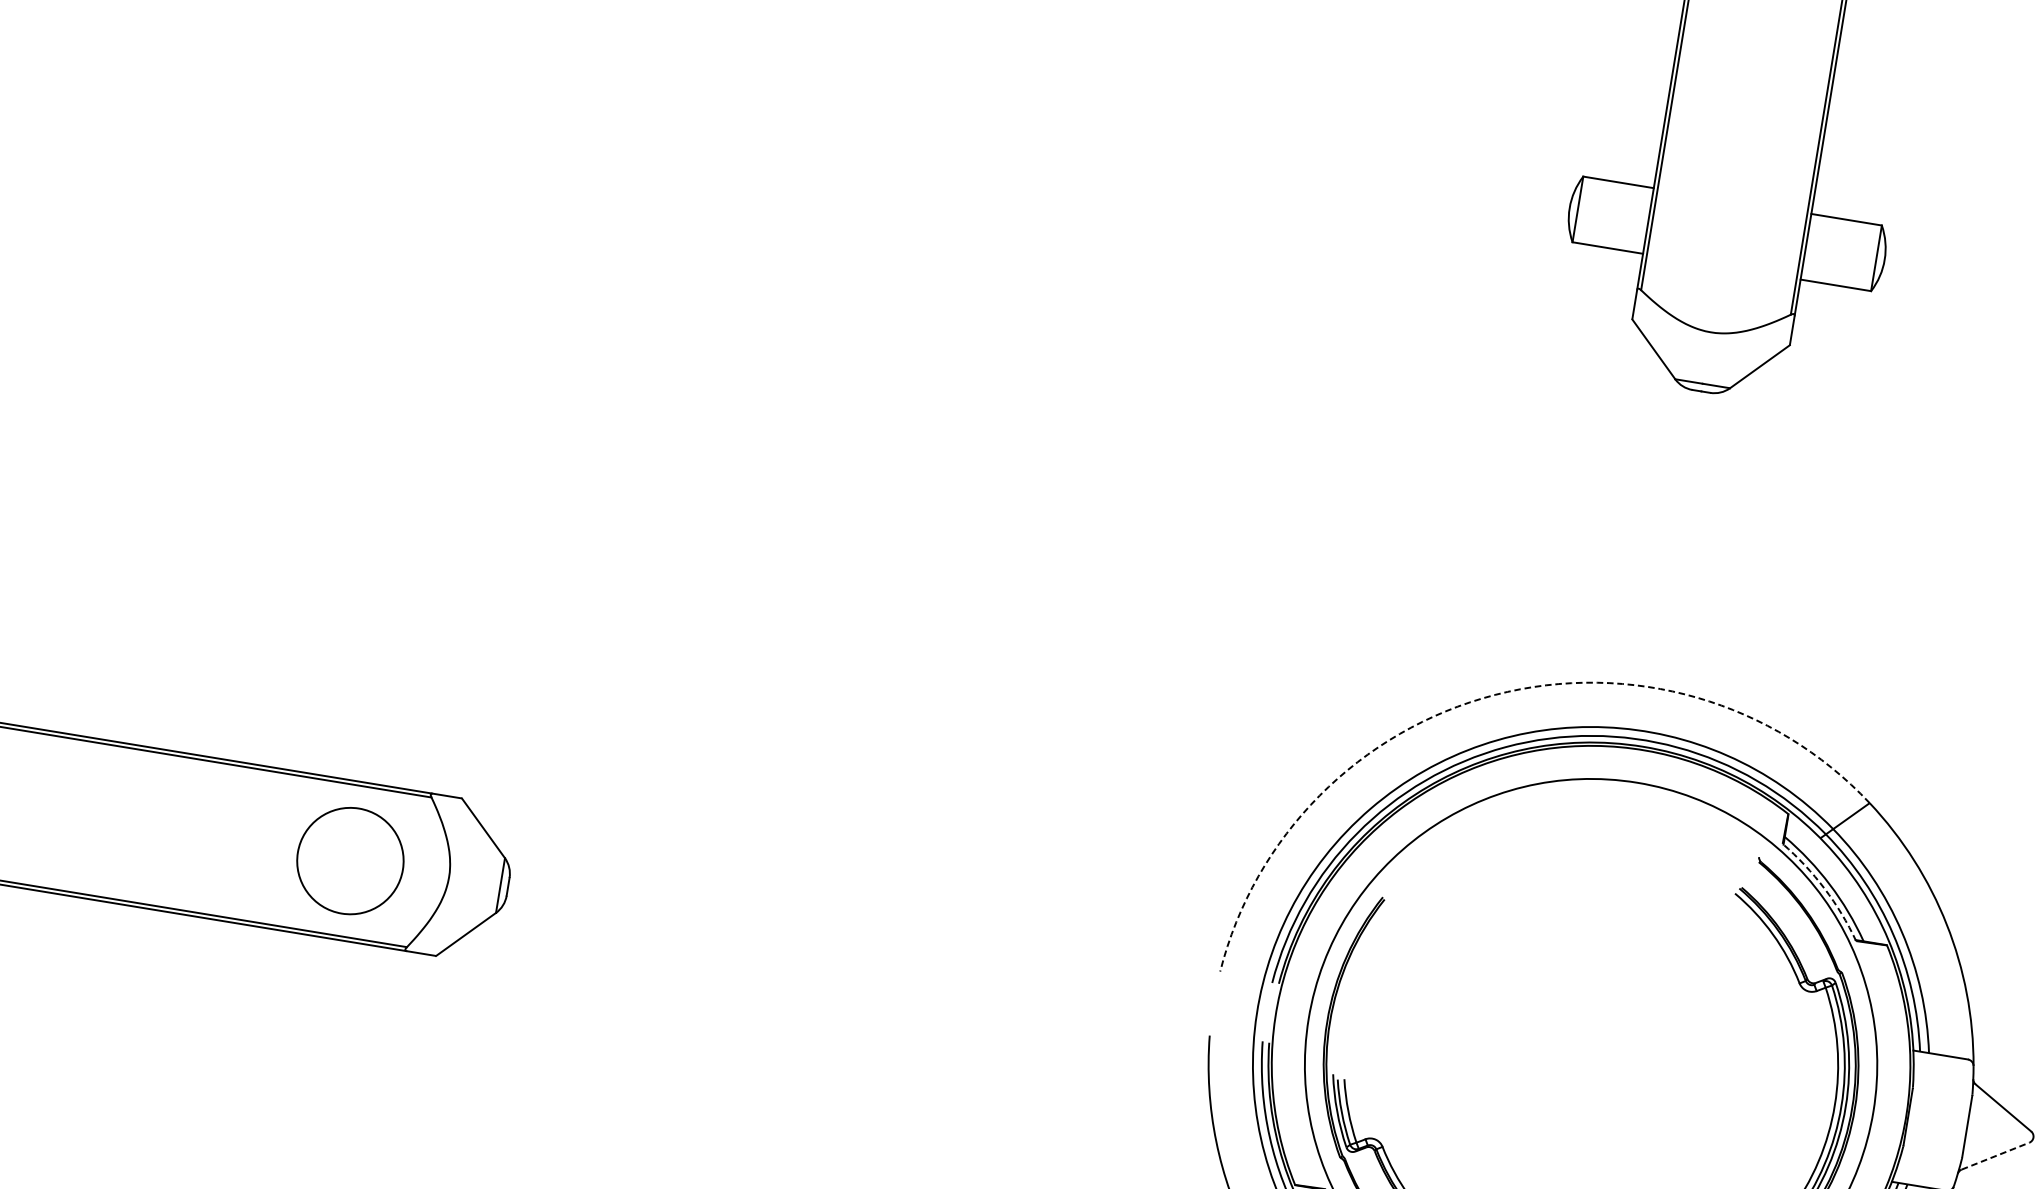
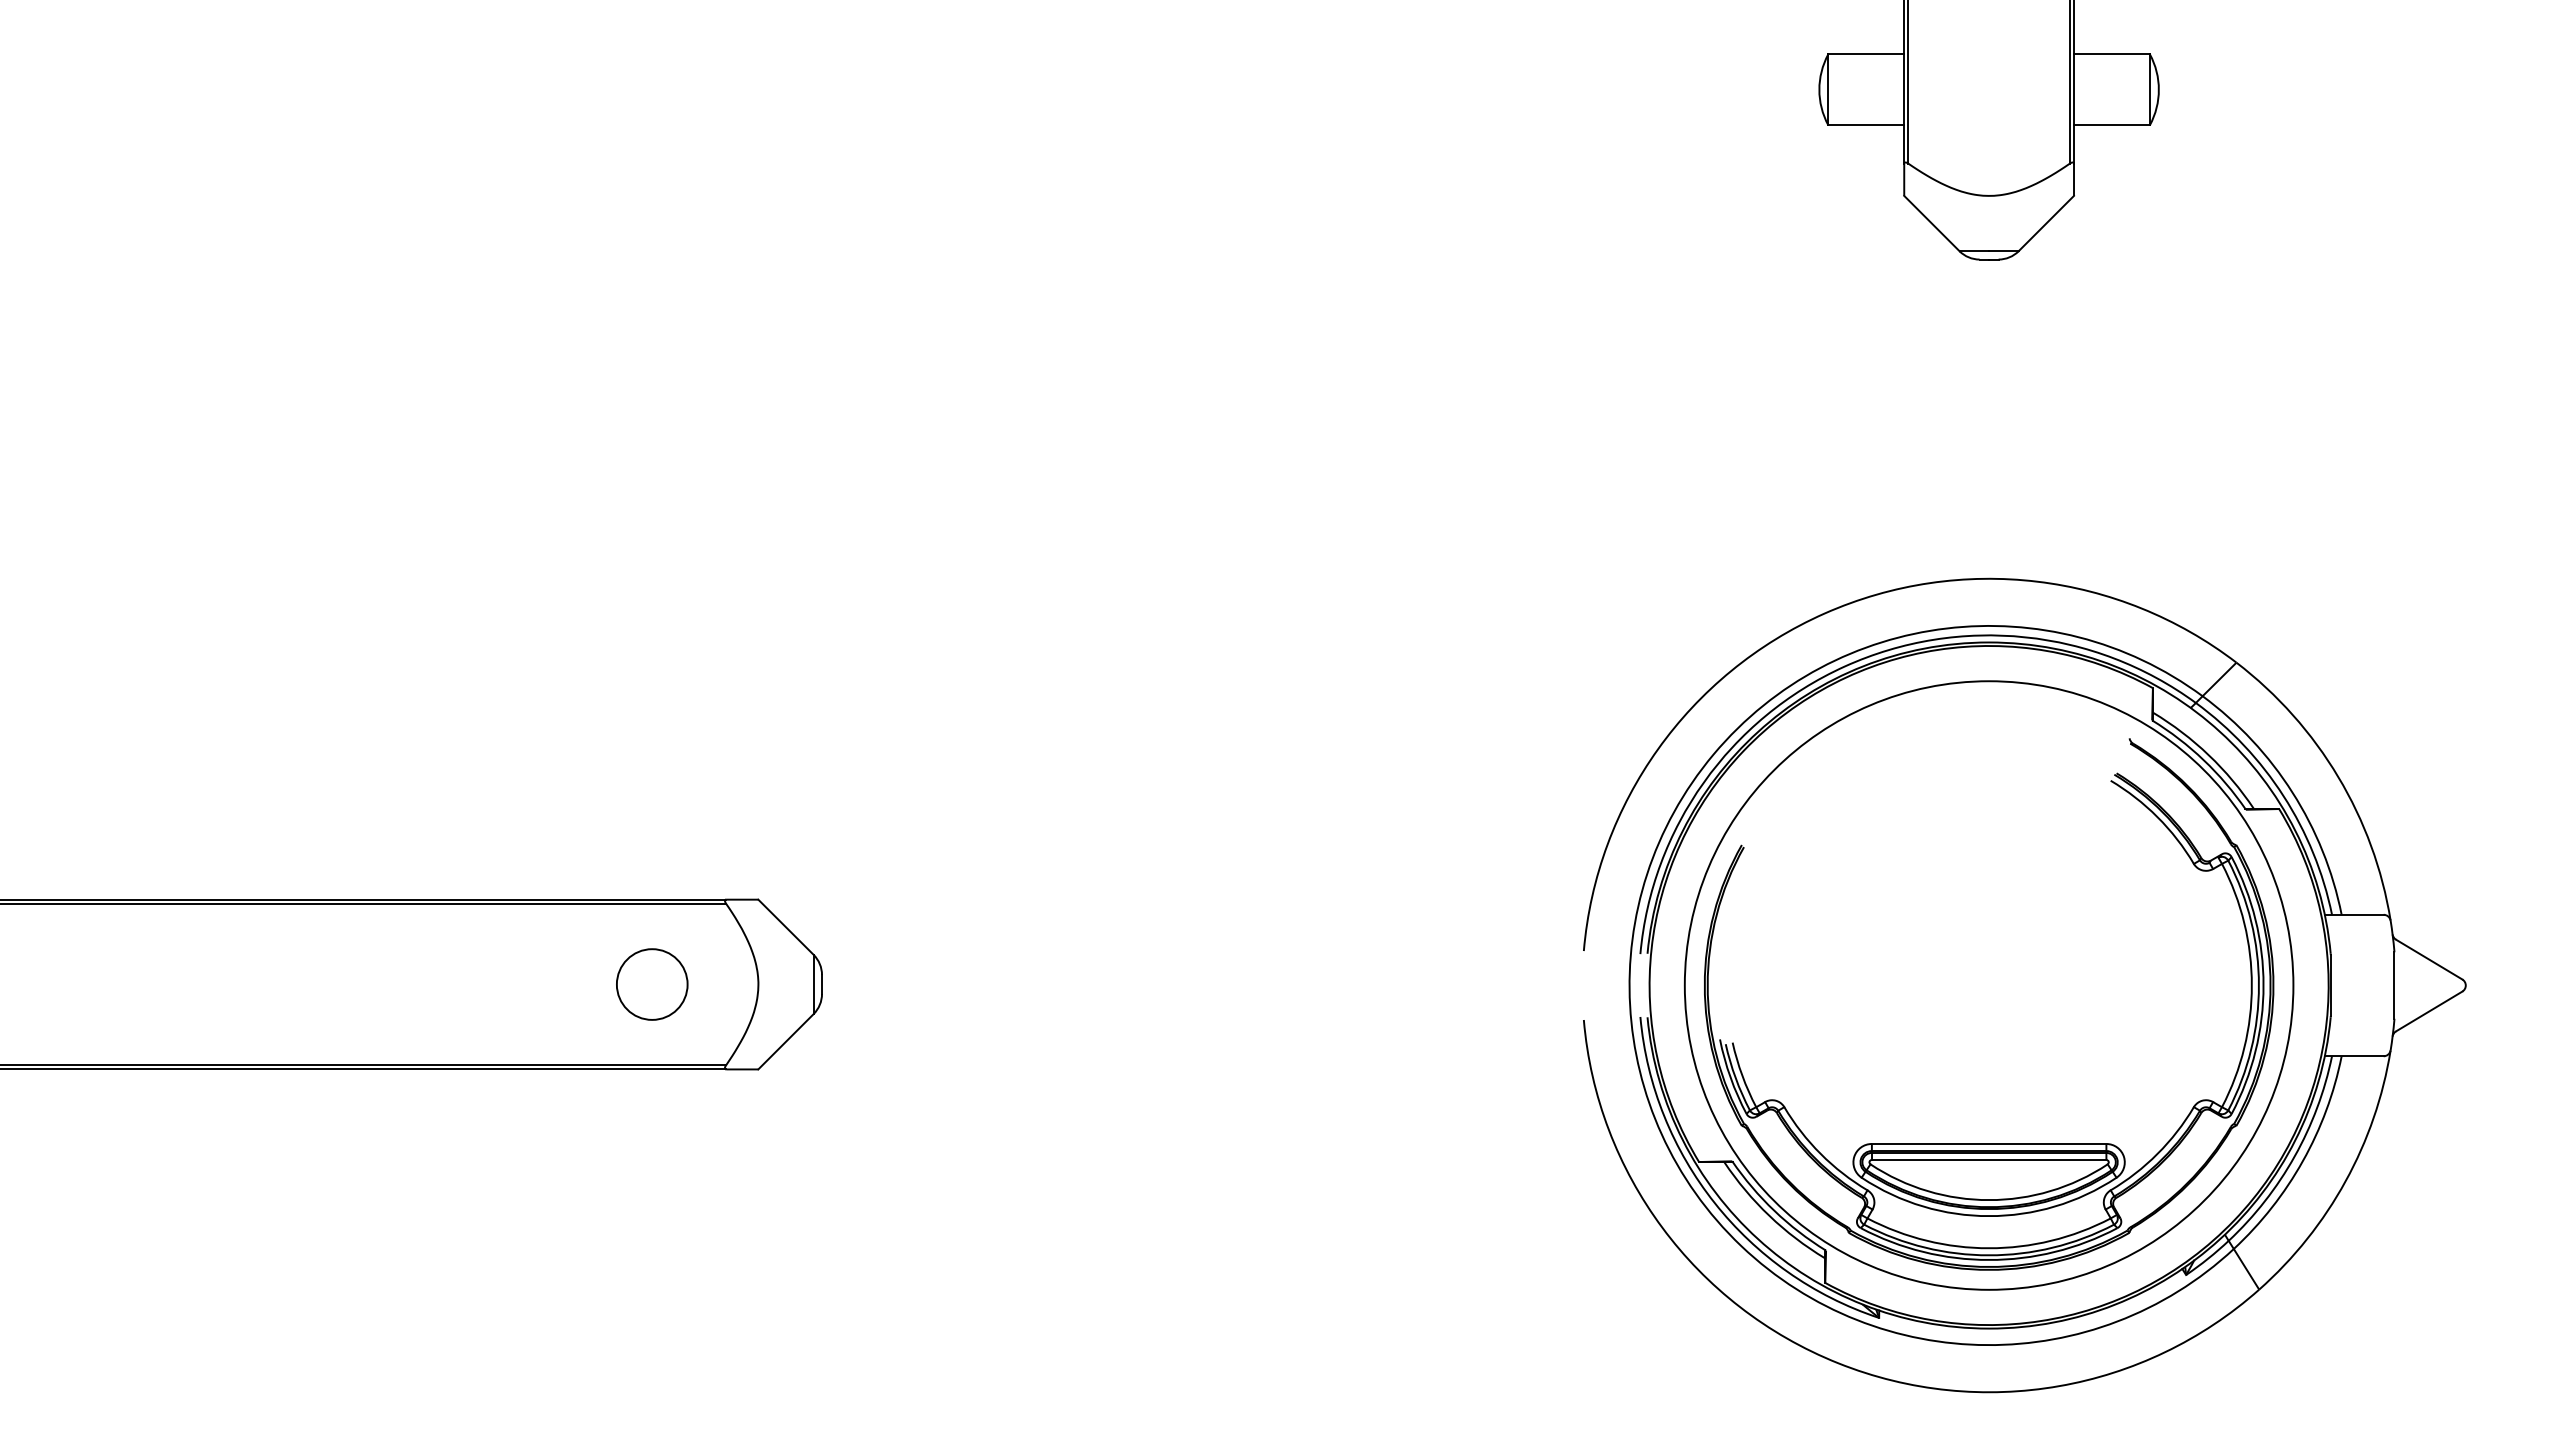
arc: (1494, 694) -> (1824, 613), dashed -> solid
circle: (350, 861) -> (652, 984), size x0.62
arc: (1824, 888) -> (2203, 760), dashed -> solid
line: (1995, 1156) -> (2429, 1011), dashed -> solid

